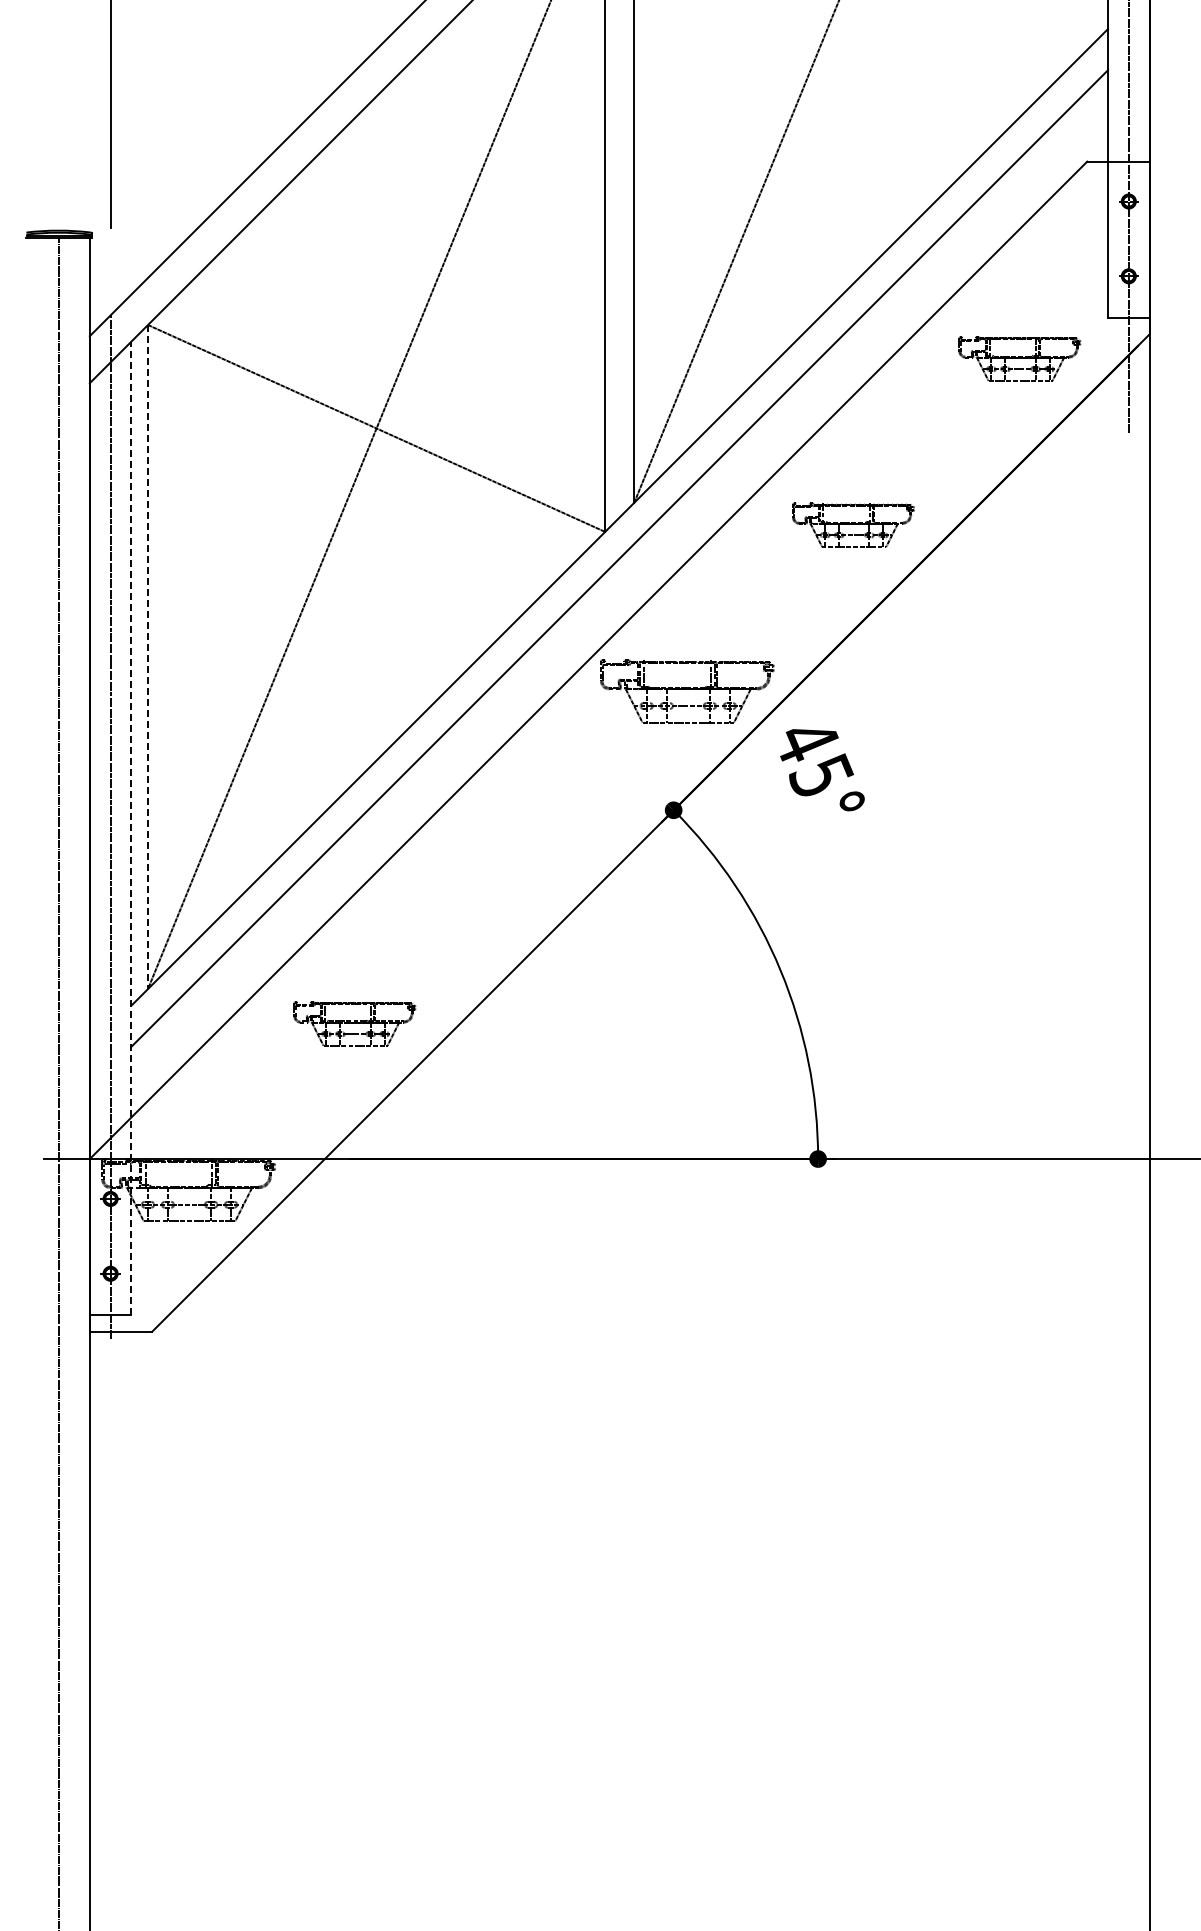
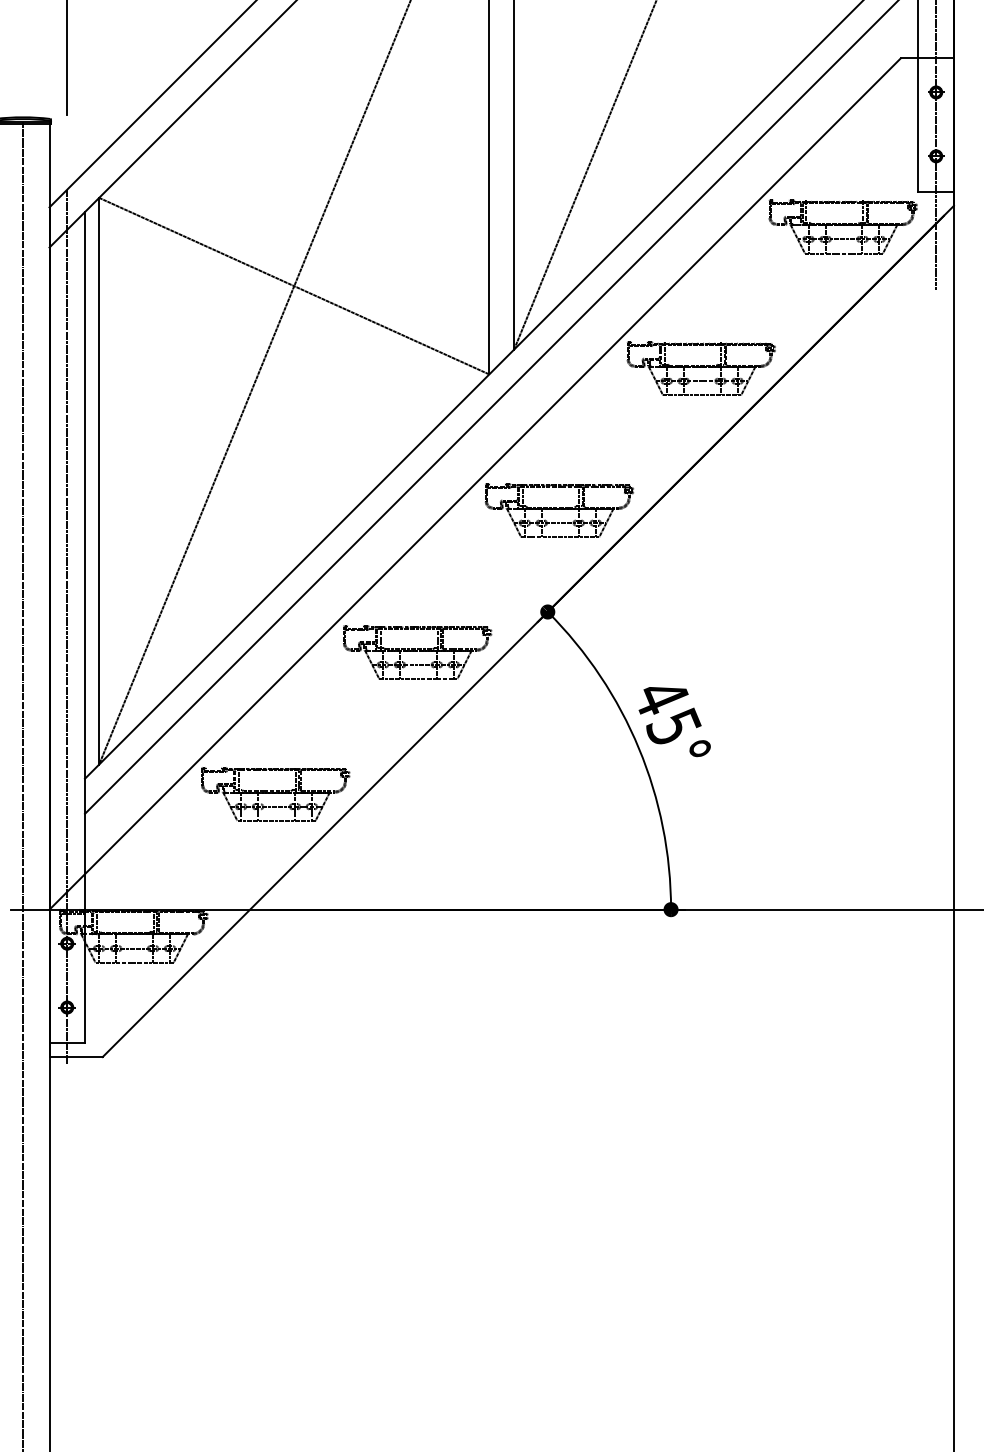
part: (1019, 358) -> (842, 226), size x1.43
part: (853, 524) -> (701, 368), size x1.43
line: (148, 657) -> (99, 481), dashed -> solid
text: (822, 770) -> (674, 722), moved
line: (131, 828) -> (85, 627), dashed -> solid
part: (521, 857) -> (417, 652), added
part: (354, 1023) -> (275, 793), size x1.43

